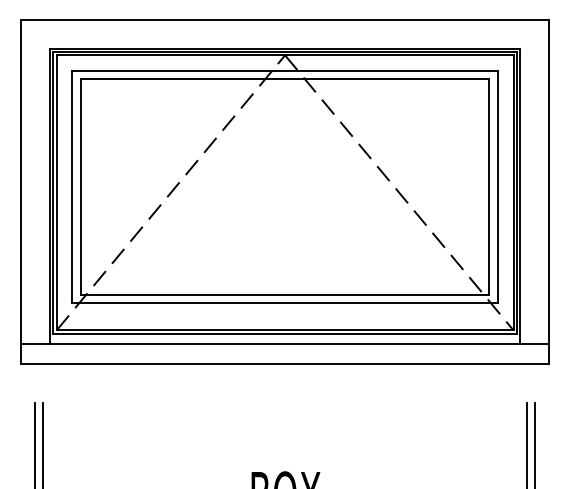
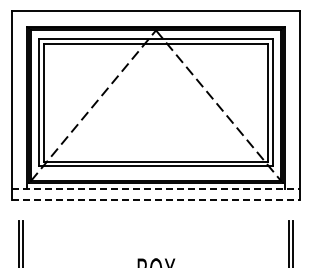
line: (285, 344) -> (156, 188), solid -> dashed
line: (285, 364) -> (156, 199), solid -> dashed

